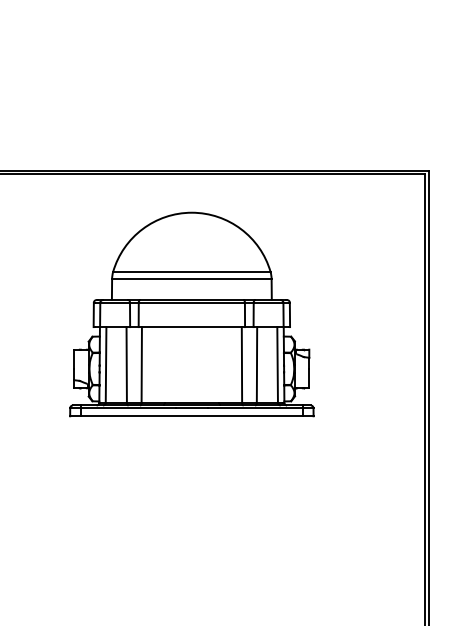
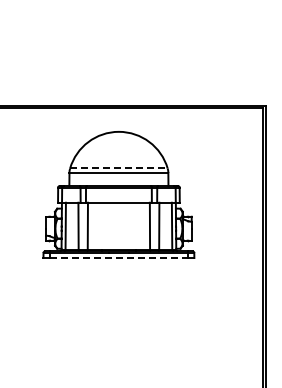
line: (191, 271) -> (118, 168), solid -> dashed
line: (191, 417) -> (118, 258), solid -> dashed

